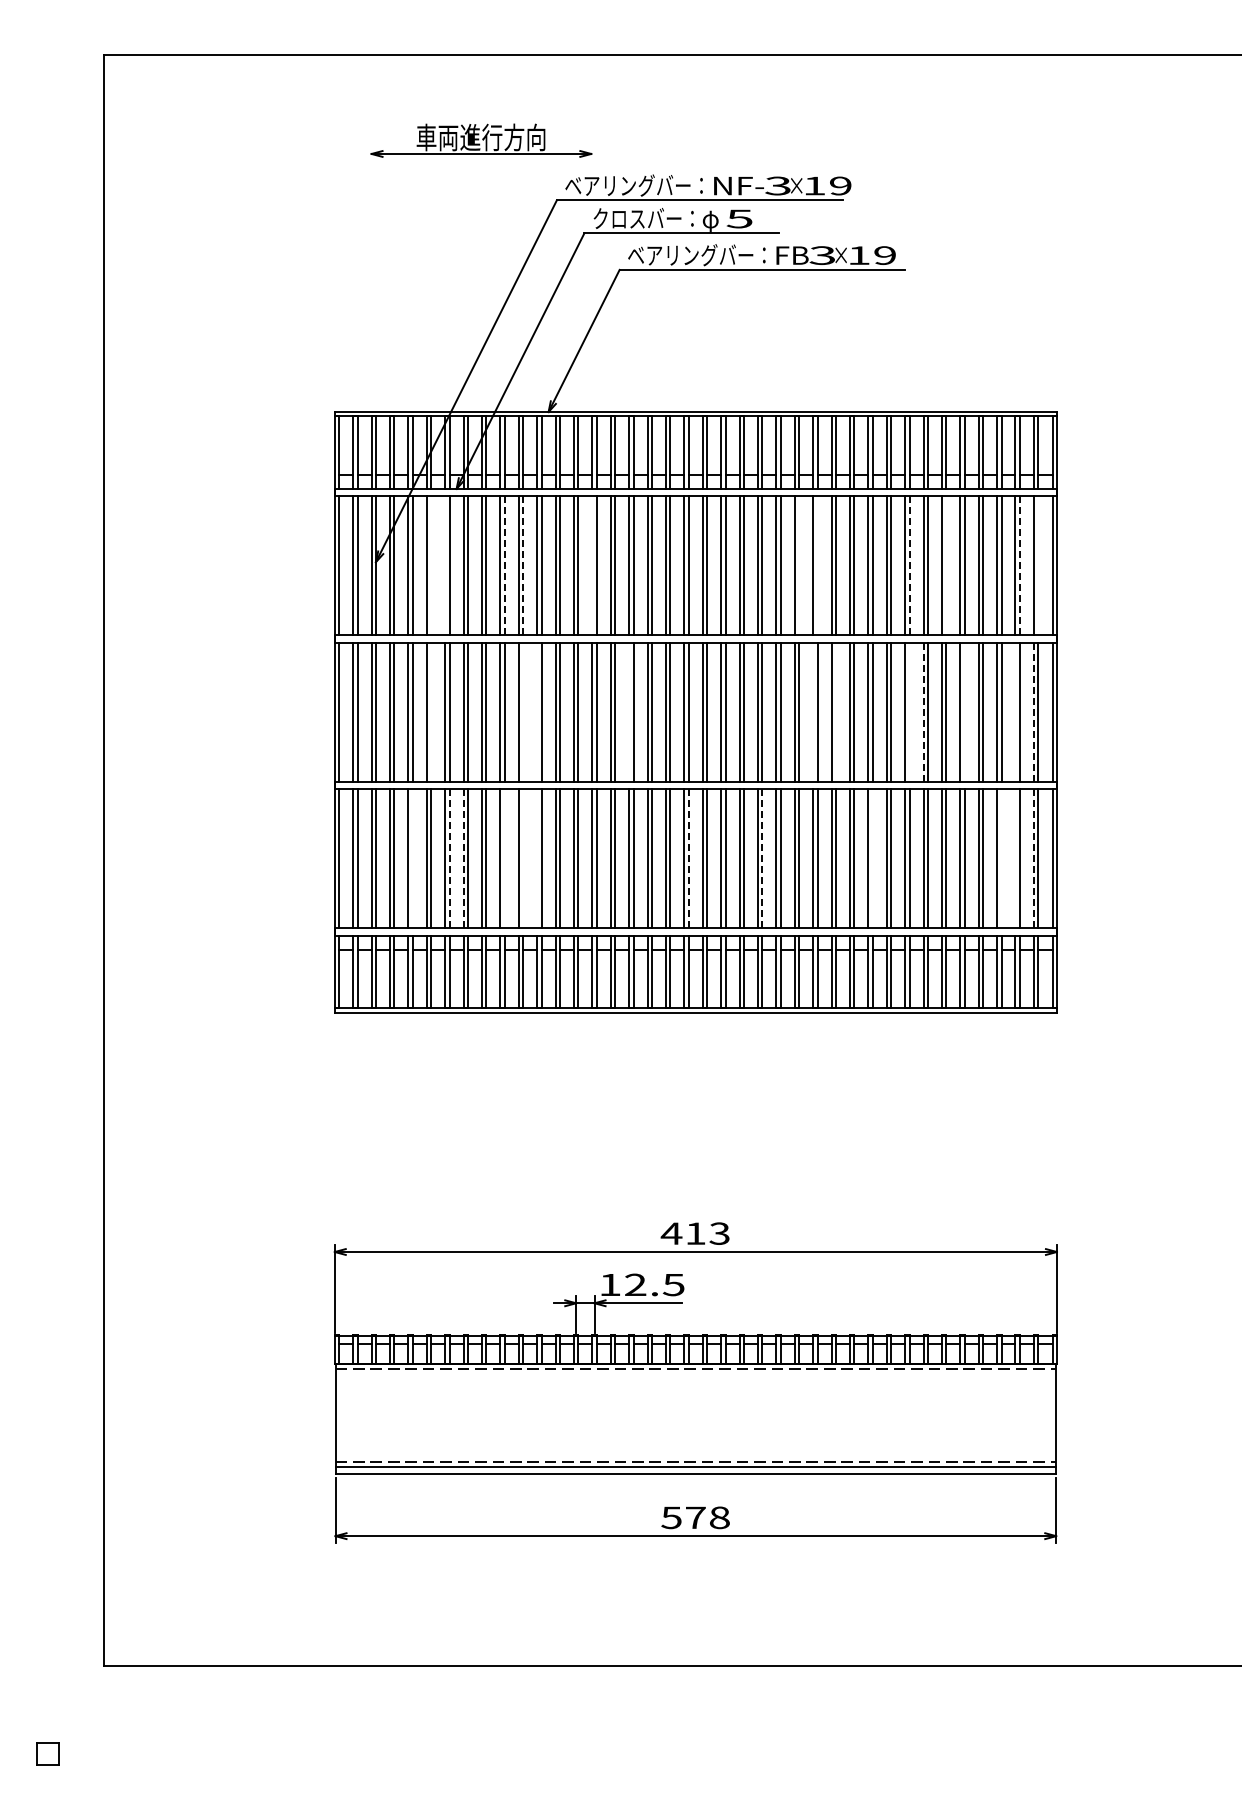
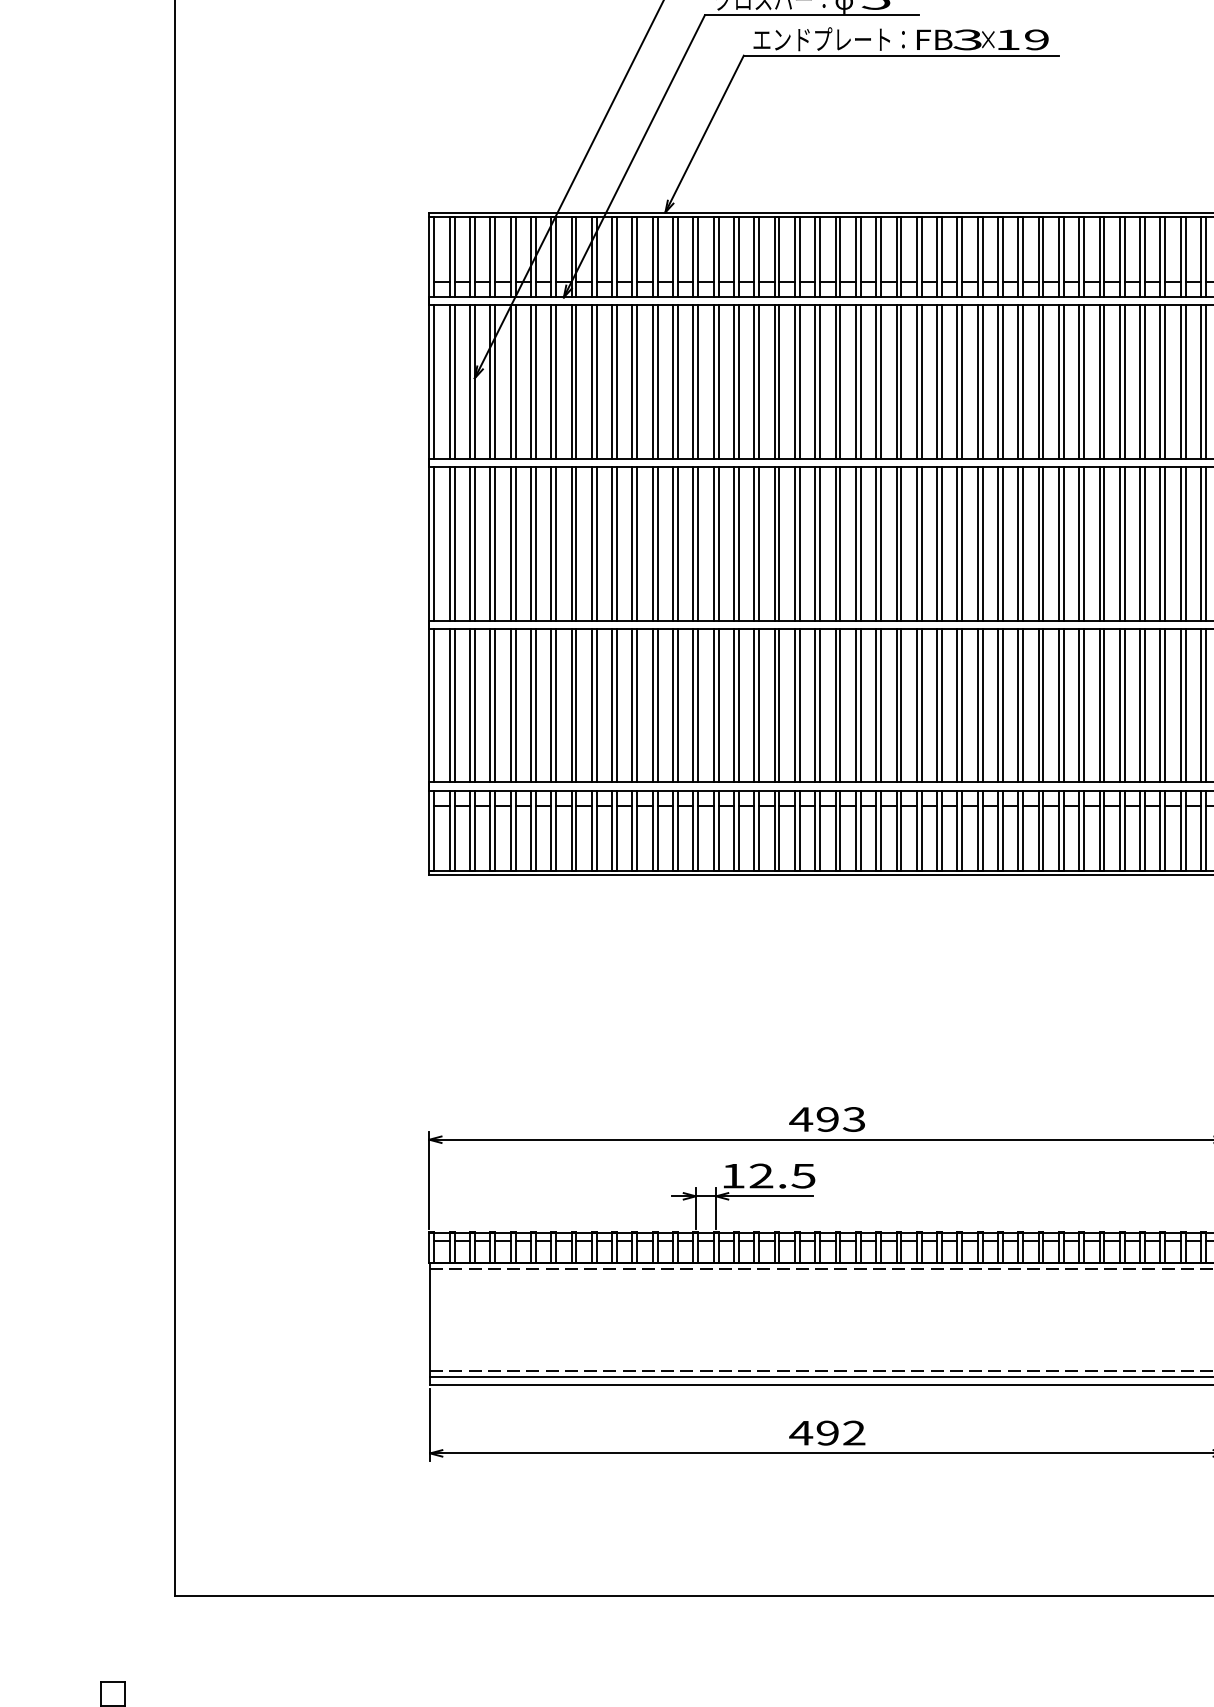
text: (690, 255) -> (822, 39), ベアリングバー： -> エンドプレート：
line: (431, 565) -> (536, 381), added
line: (445, 565) -> (551, 381), added
line: (504, 565) -> (616, 381), dashed -> solid
line: (523, 565) -> (637, 381), dashed -> solid
line: (592, 565) -> (713, 381), added
line: (799, 565) -> (942, 381), added
line: (817, 565) -> (962, 381), added
line: (909, 565) -> (1063, 381), dashed -> solid
line: (946, 565) -> (1104, 381), added
line: (1019, 565) -> (1185, 381), dashed -> solid
line: (1038, 565) -> (1206, 381), added
line: (431, 711) -> (536, 543), added
line: (523, 711) -> (637, 543), added
line: (537, 711) -> (653, 543), added
line: (629, 711) -> (754, 543), added
line: (813, 711) -> (957, 543), added
line: (835, 711) -> (982, 543), added
line: (909, 711) -> (1063, 543), added
line: (964, 711) -> (1124, 543), added
line: (1015, 711) -> (1180, 543), added
line: (923, 712) -> (1079, 544), dashed -> solid
line: (1033, 712) -> (1200, 544), dashed -> solid
line: (412, 858) -> (515, 705), added
line: (449, 858) -> (555, 705), dashed -> solid
line: (463, 858) -> (571, 705), dashed -> solid
line: (504, 858) -> (616, 705), added
line: (523, 858) -> (637, 705), added
line: (537, 858) -> (653, 705), added
line: (688, 858) -> (819, 705), dashed -> solid
line: (762, 858) -> (901, 705), dashed -> solid
line: (872, 858) -> (1022, 705), added
line: (1001, 858) -> (1165, 705), added
line: (1015, 858) -> (1180, 705), added
line: (1033, 858) -> (1200, 705), dashed -> solid
text: (695, 1233) -> (827, 1119), 413 -> 493
text: (694, 1517) -> (826, 1432), 578 -> 492

